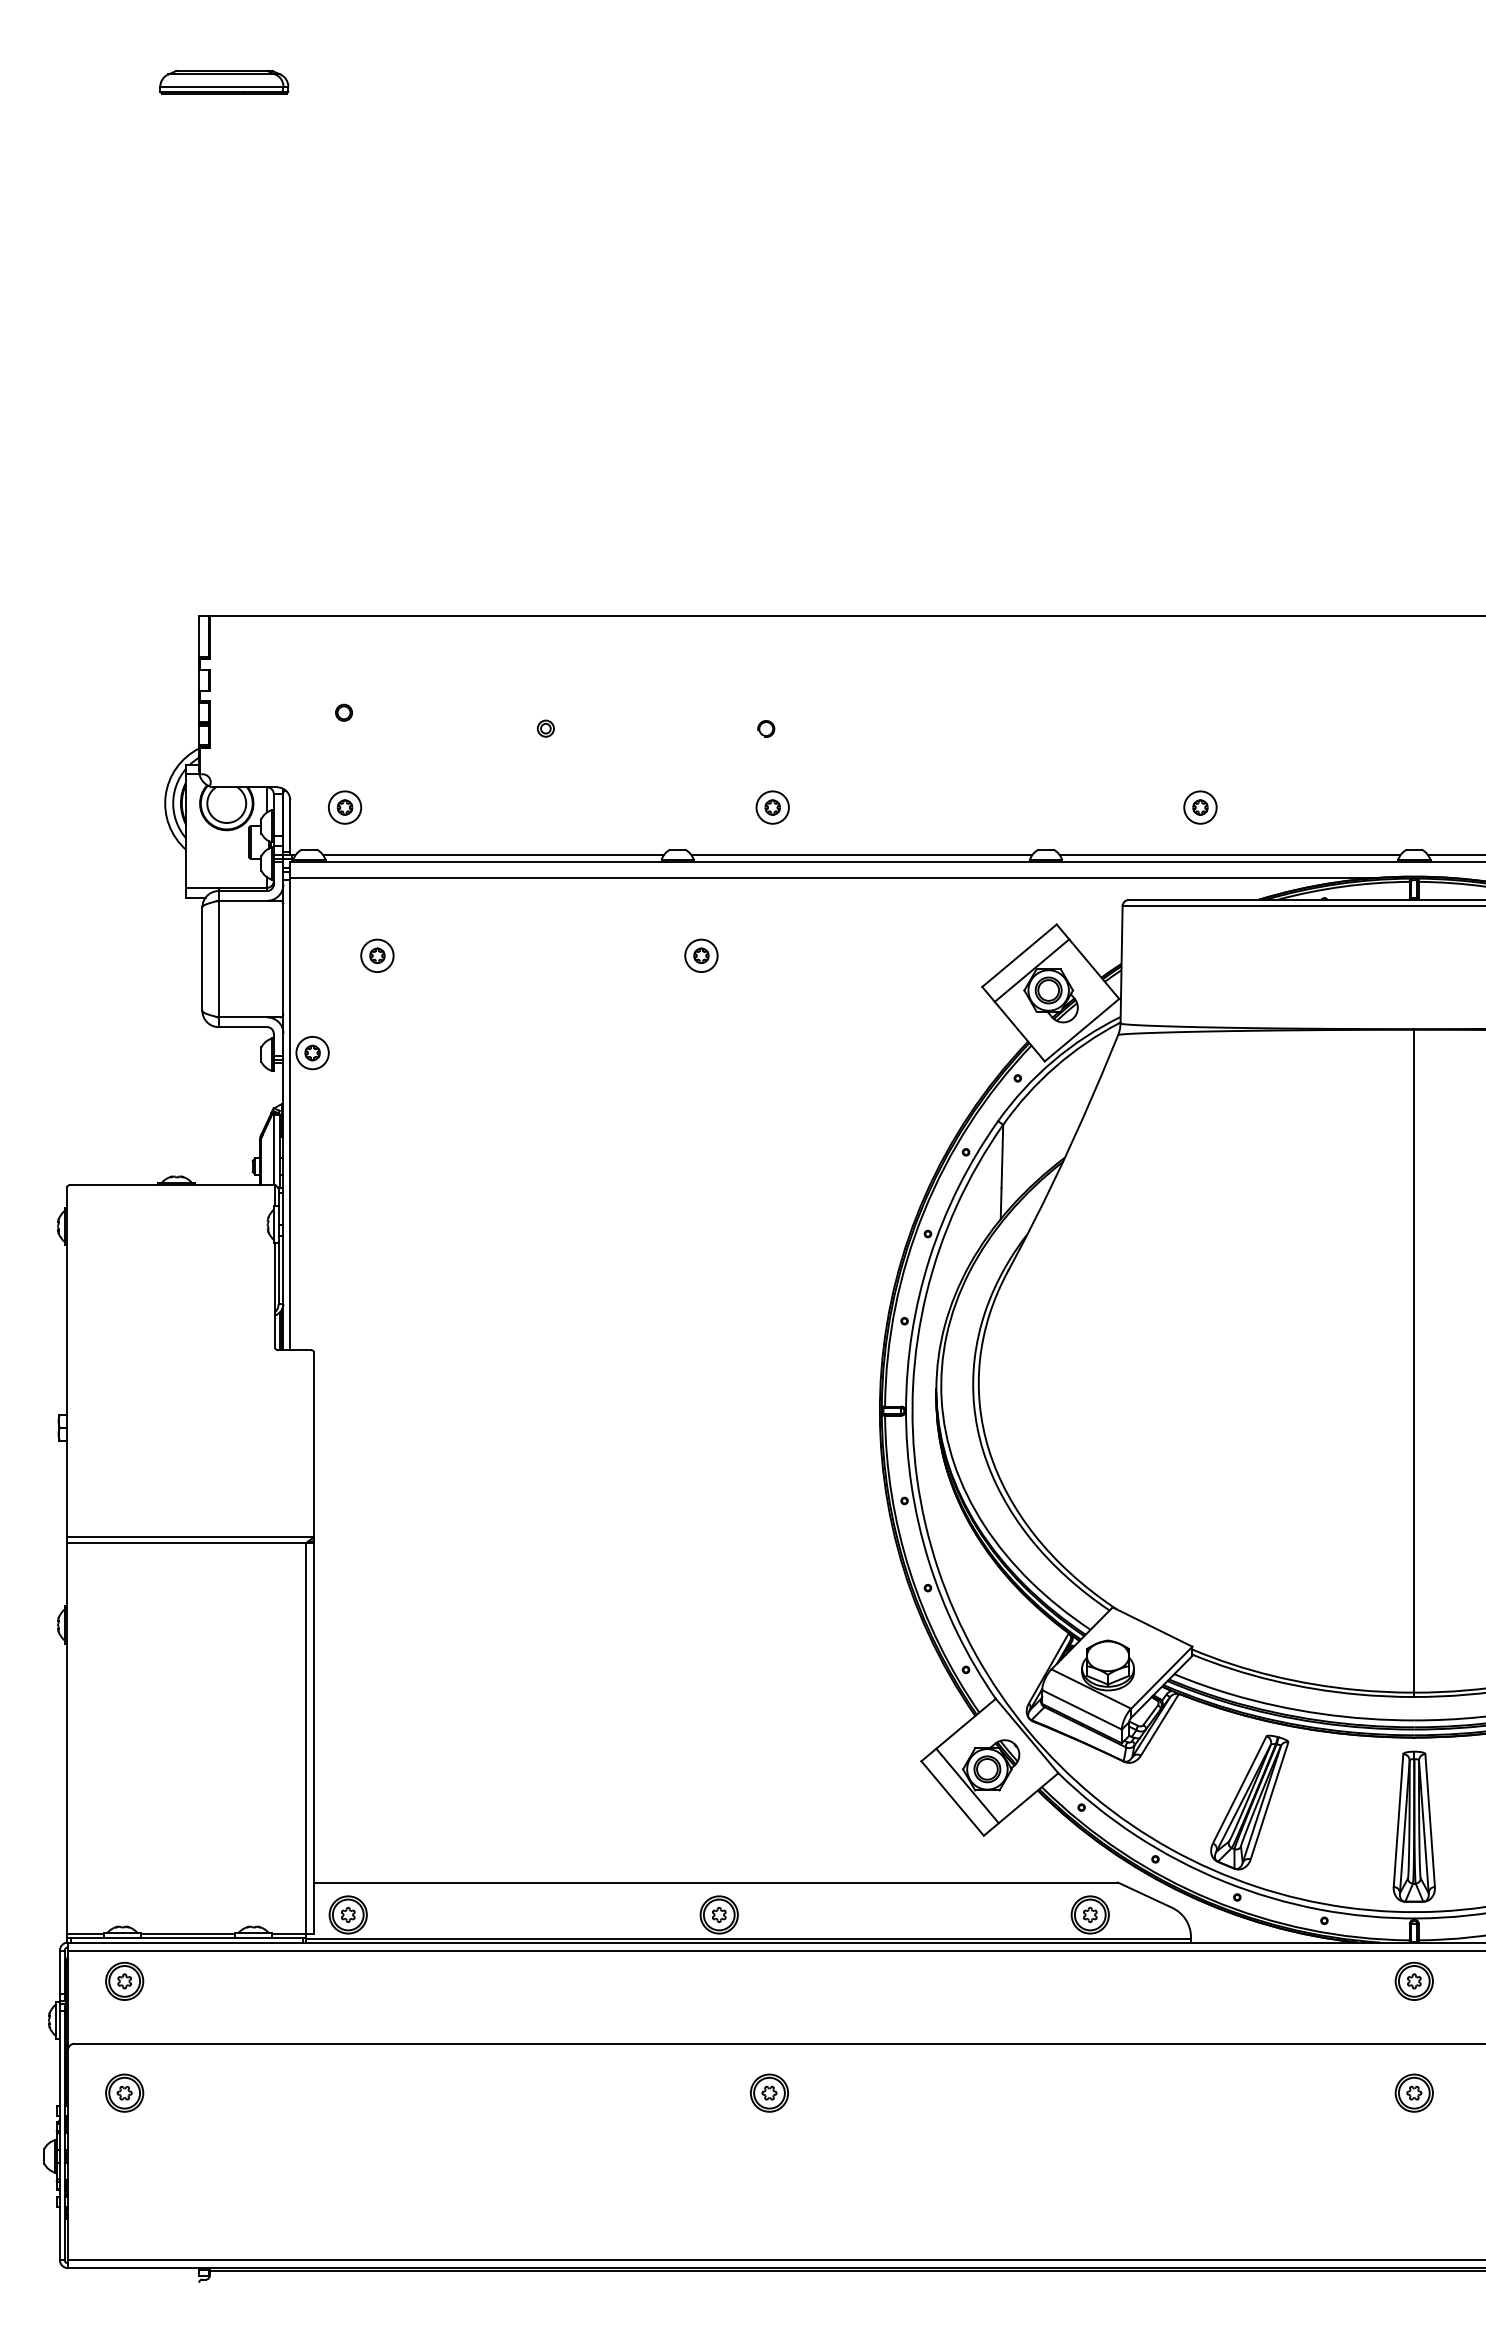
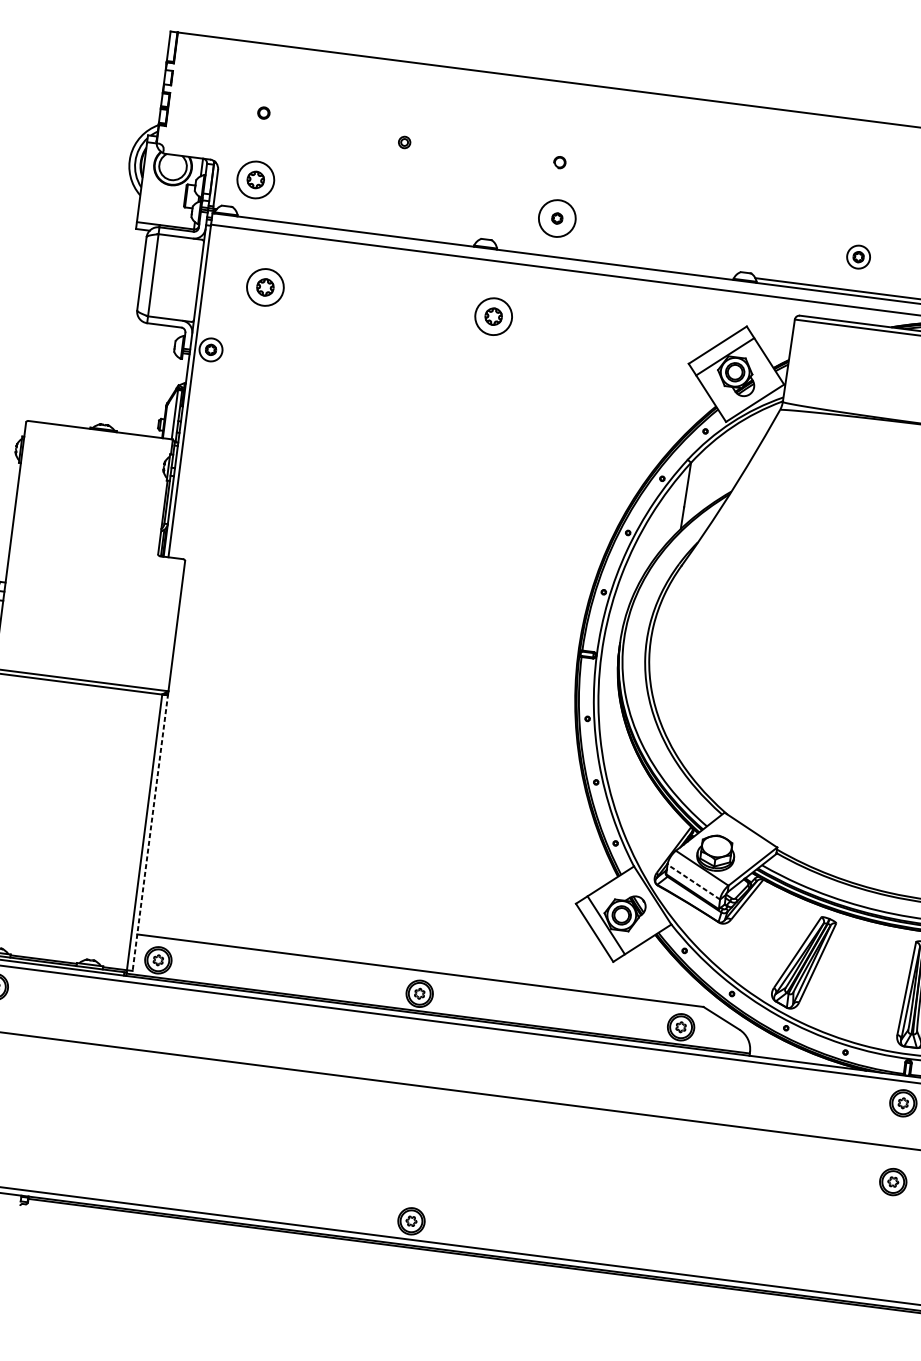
part: (345, 807) -> (256, 179), size x1.6
circle: (772, 807) -> (557, 218), size x1.6
line: (493, 855) -> (356, 227), removed
line: (861, 855) -> (615, 260), removed
part: (377, 955) -> (265, 287), size x1.6
part: (701, 955) -> (493, 316), size x1.6
line: (1081, 1709) -> (693, 881), solid -> dashed
line: (314, 1737) -> (150, 832), solid -> dashed
part: (769, 2092) -> (411, 1220), moved

